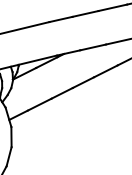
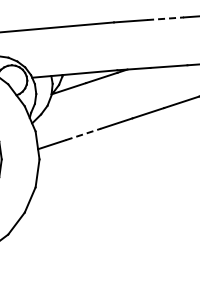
line: (85, 13) -> (165, 18), solid -> dashed
line: (39, 104) -> (83, 134), solid -> dashed

